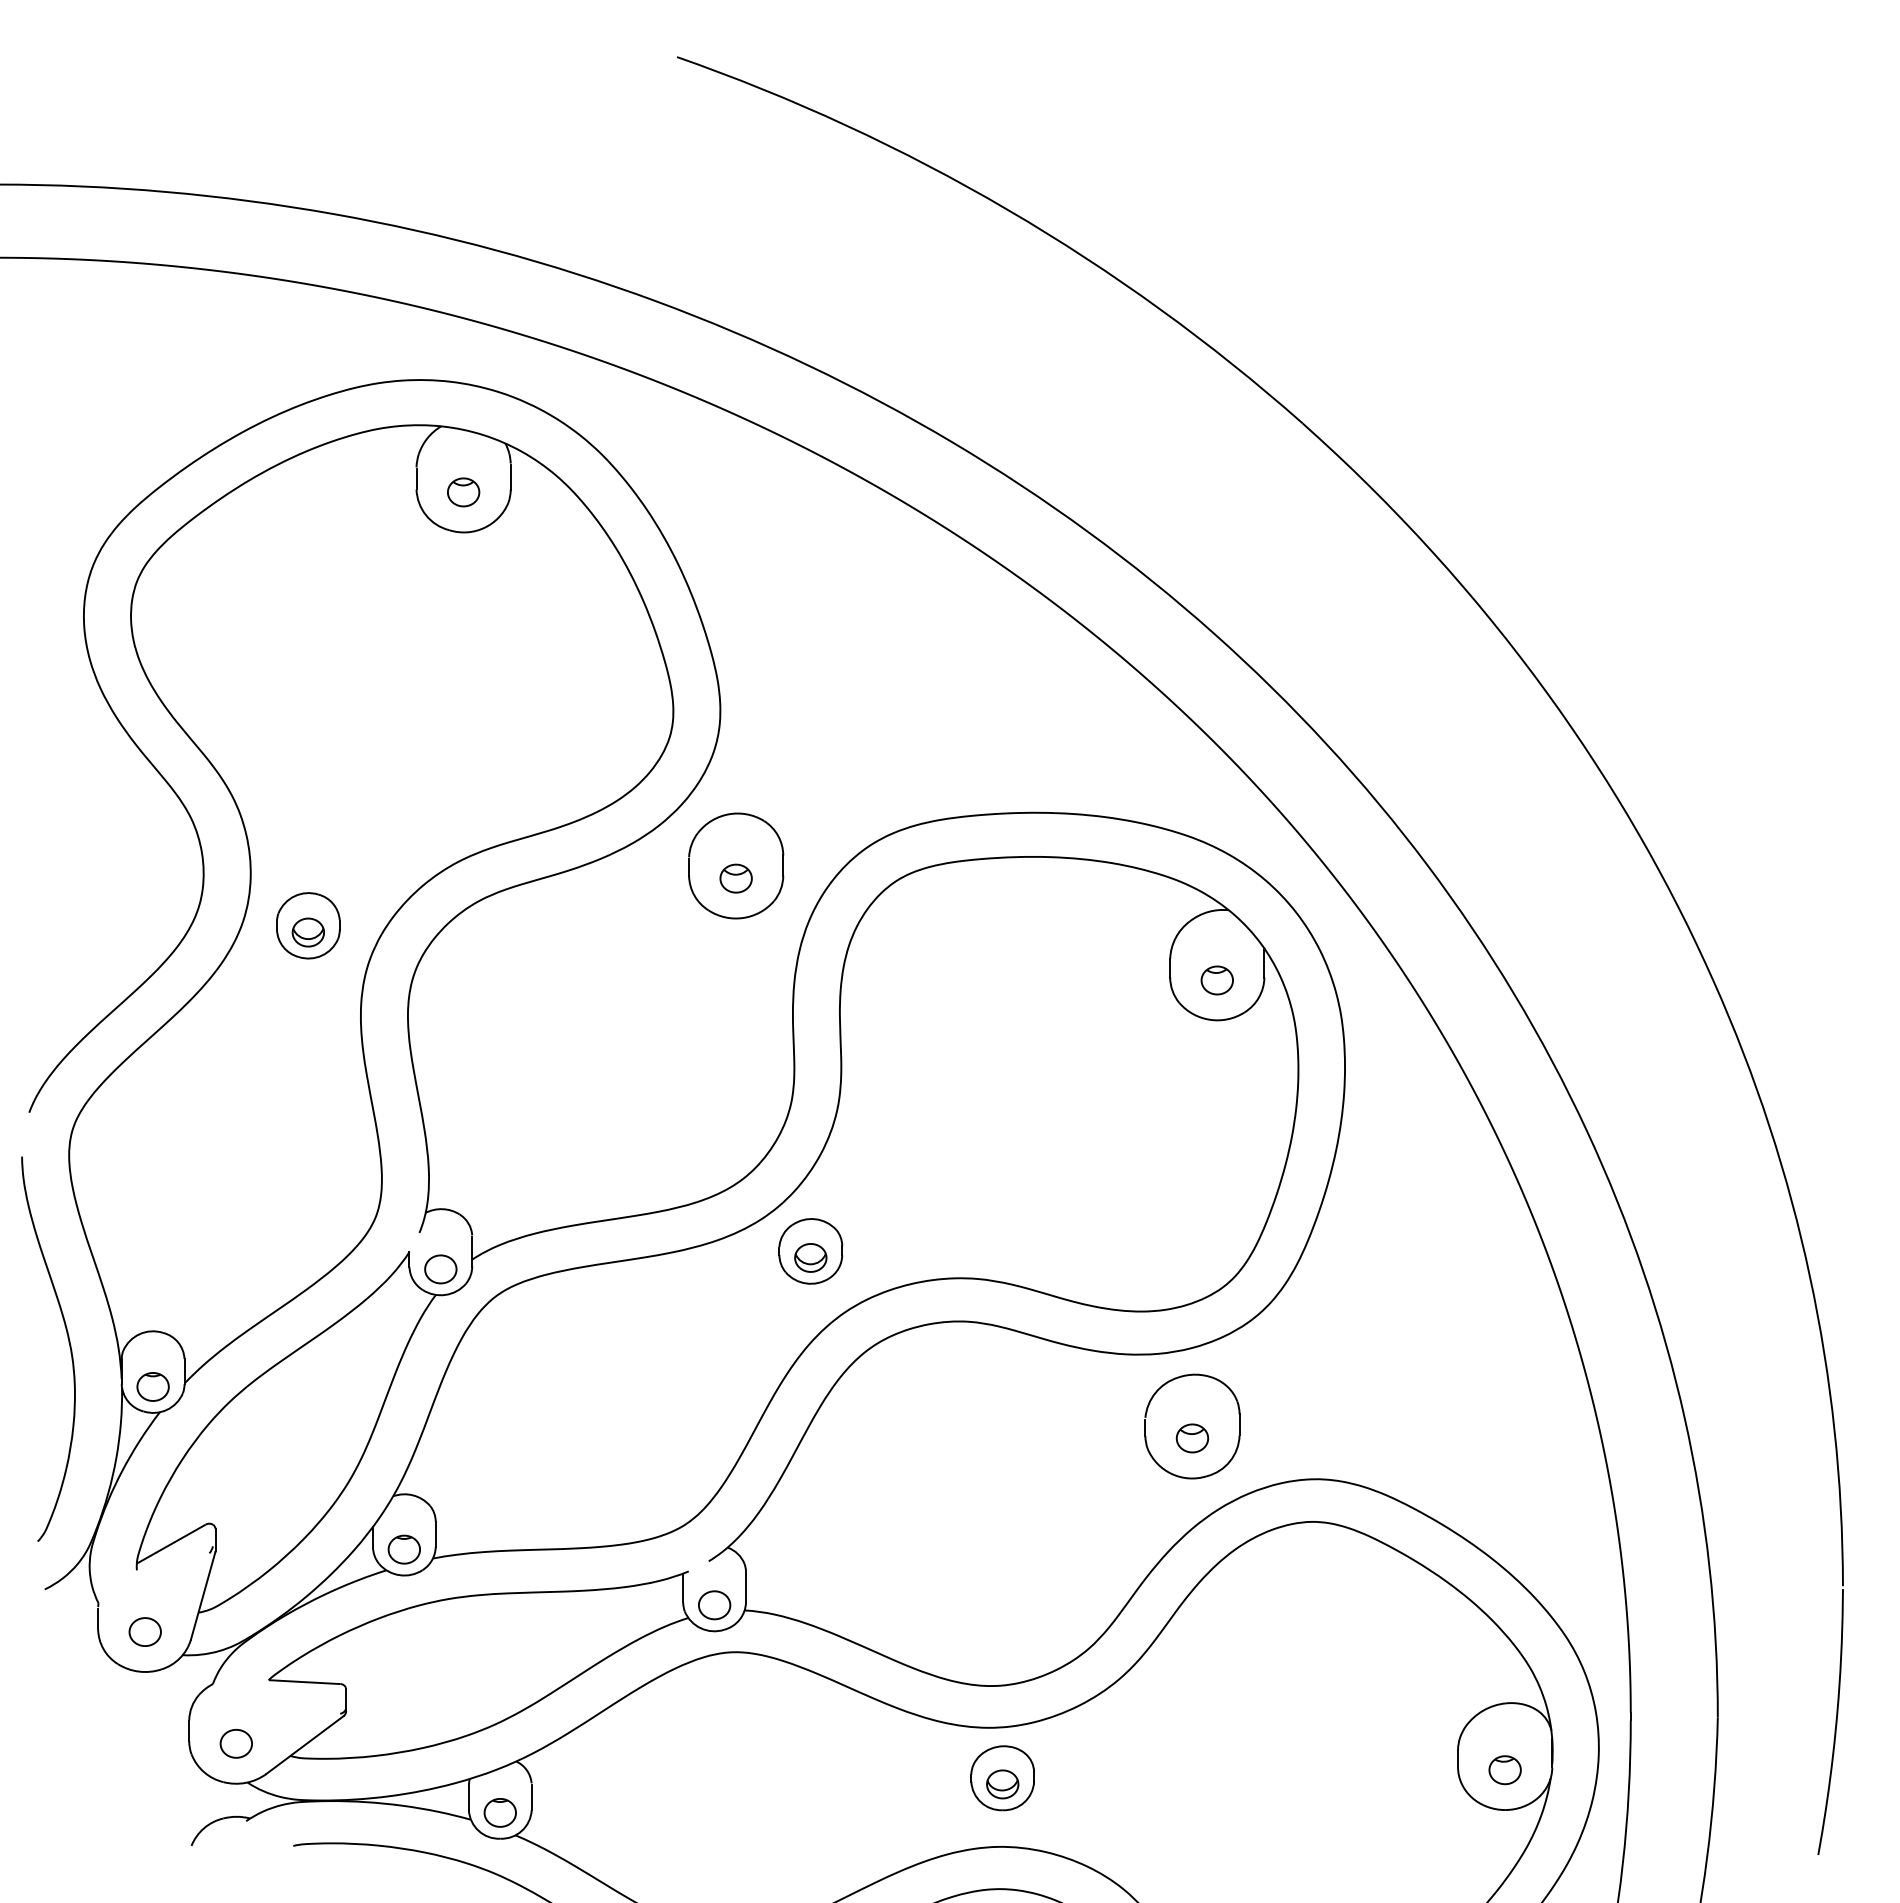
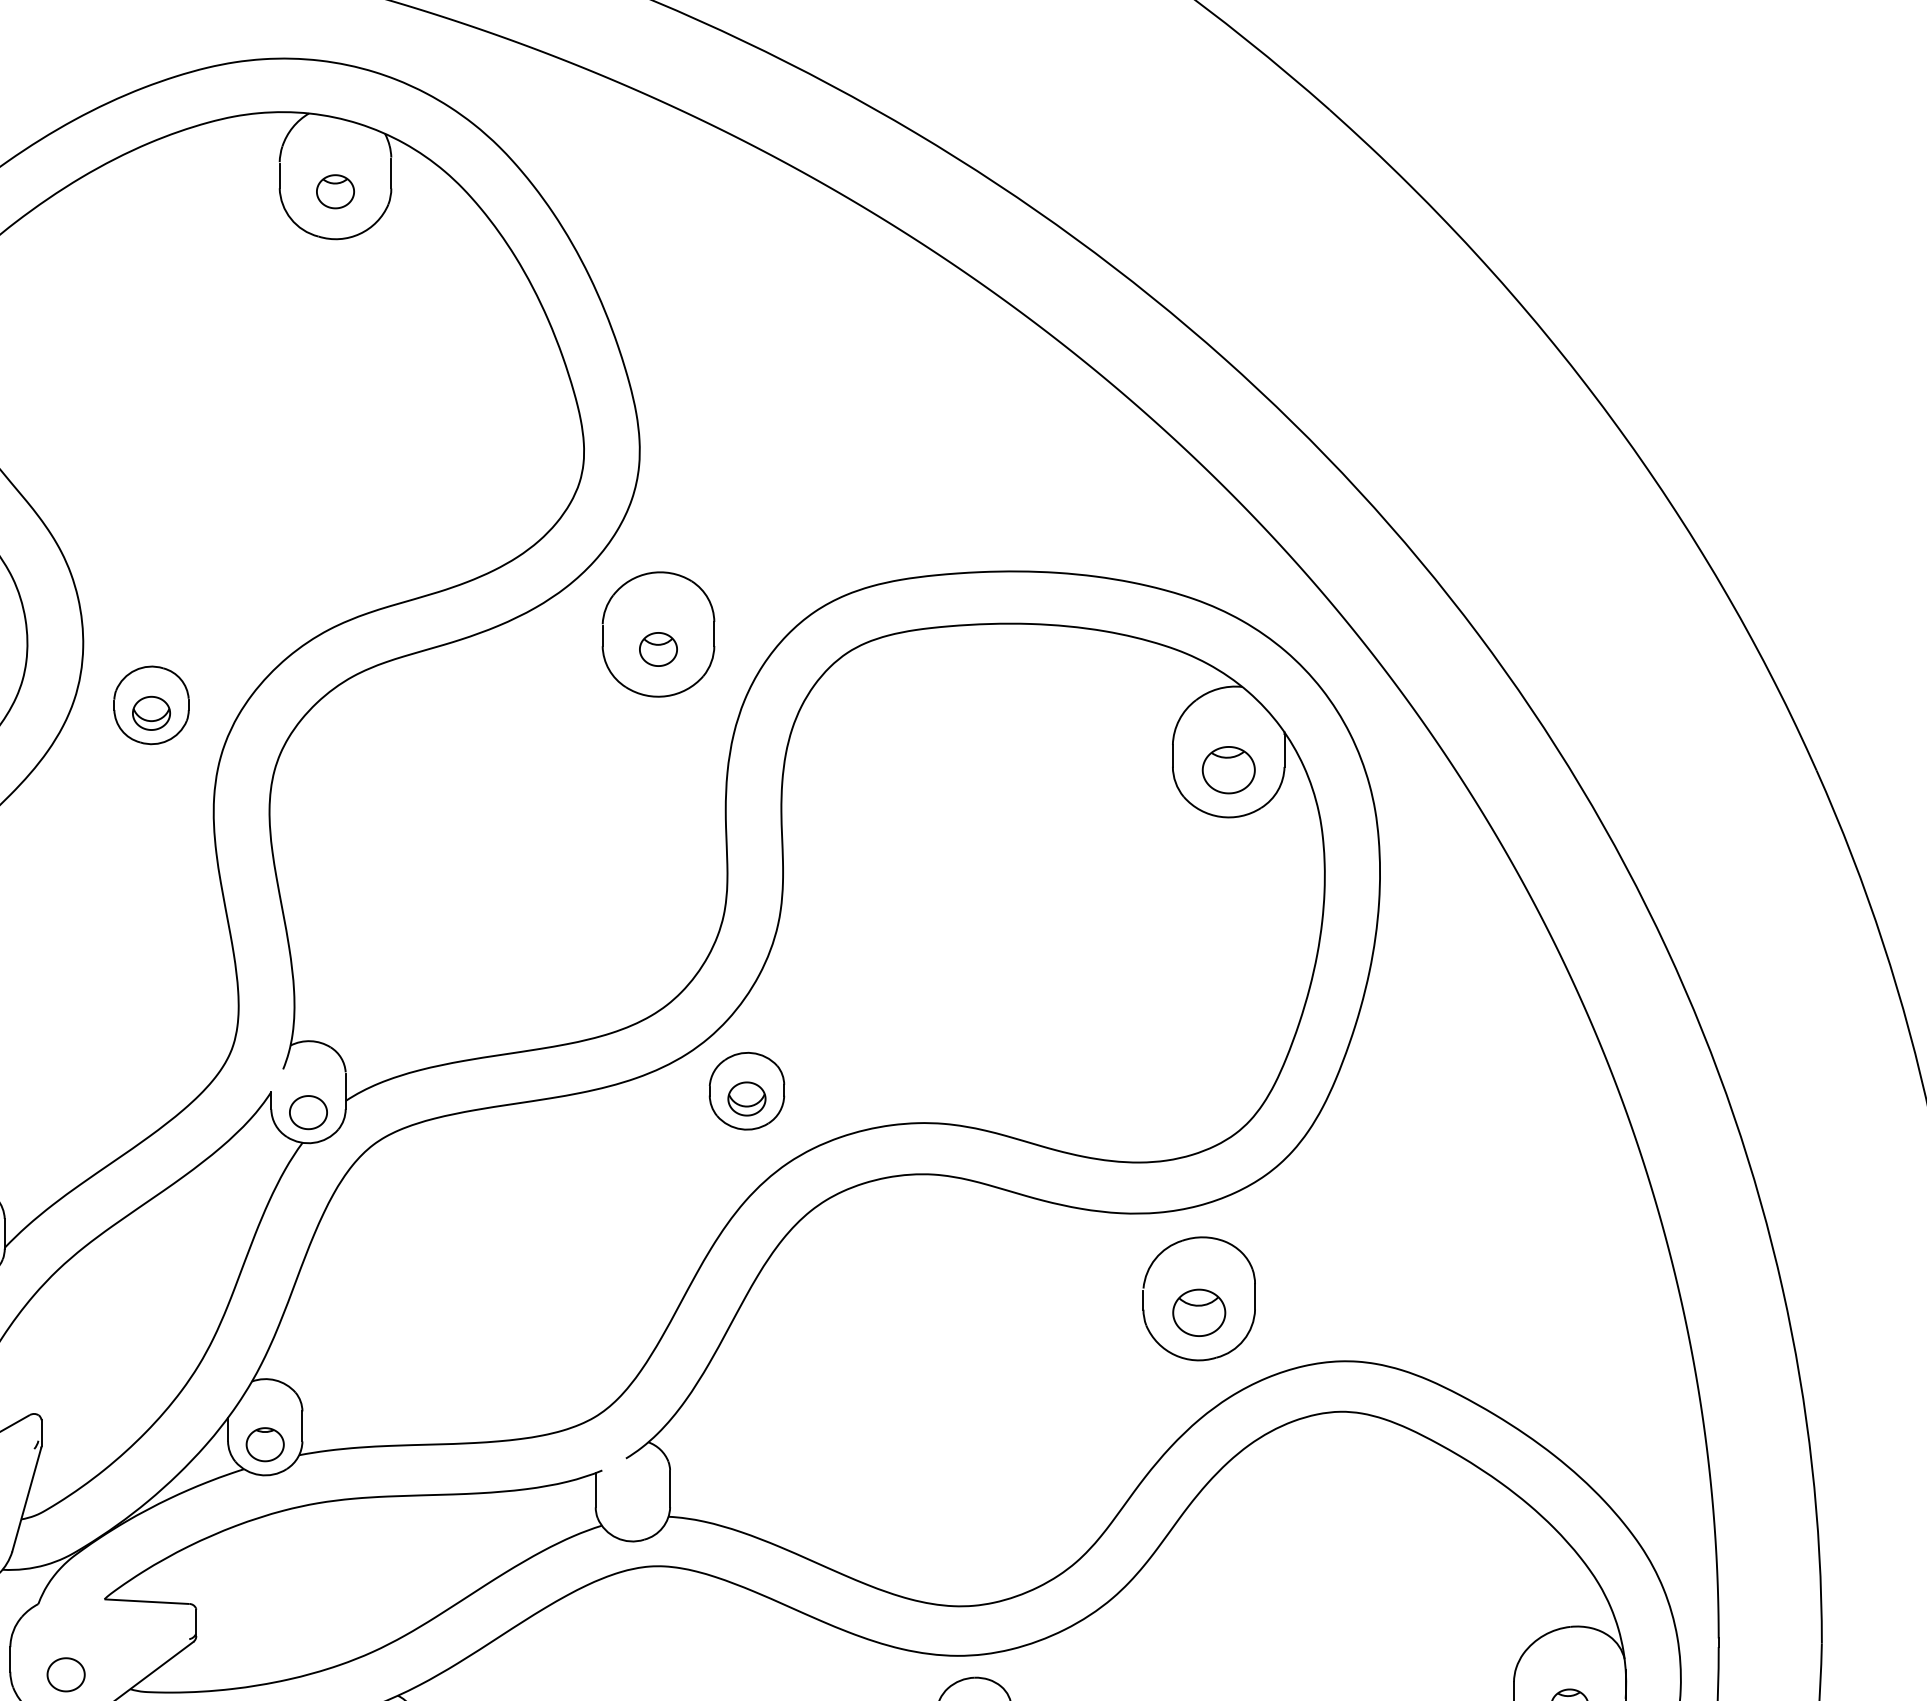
part: (1216, 980) -> (1227, 770), size x1.4
part: (1192, 1438) -> (1199, 1312), size x1.4
part: (714, 1605) -> (632, 1510), removed

